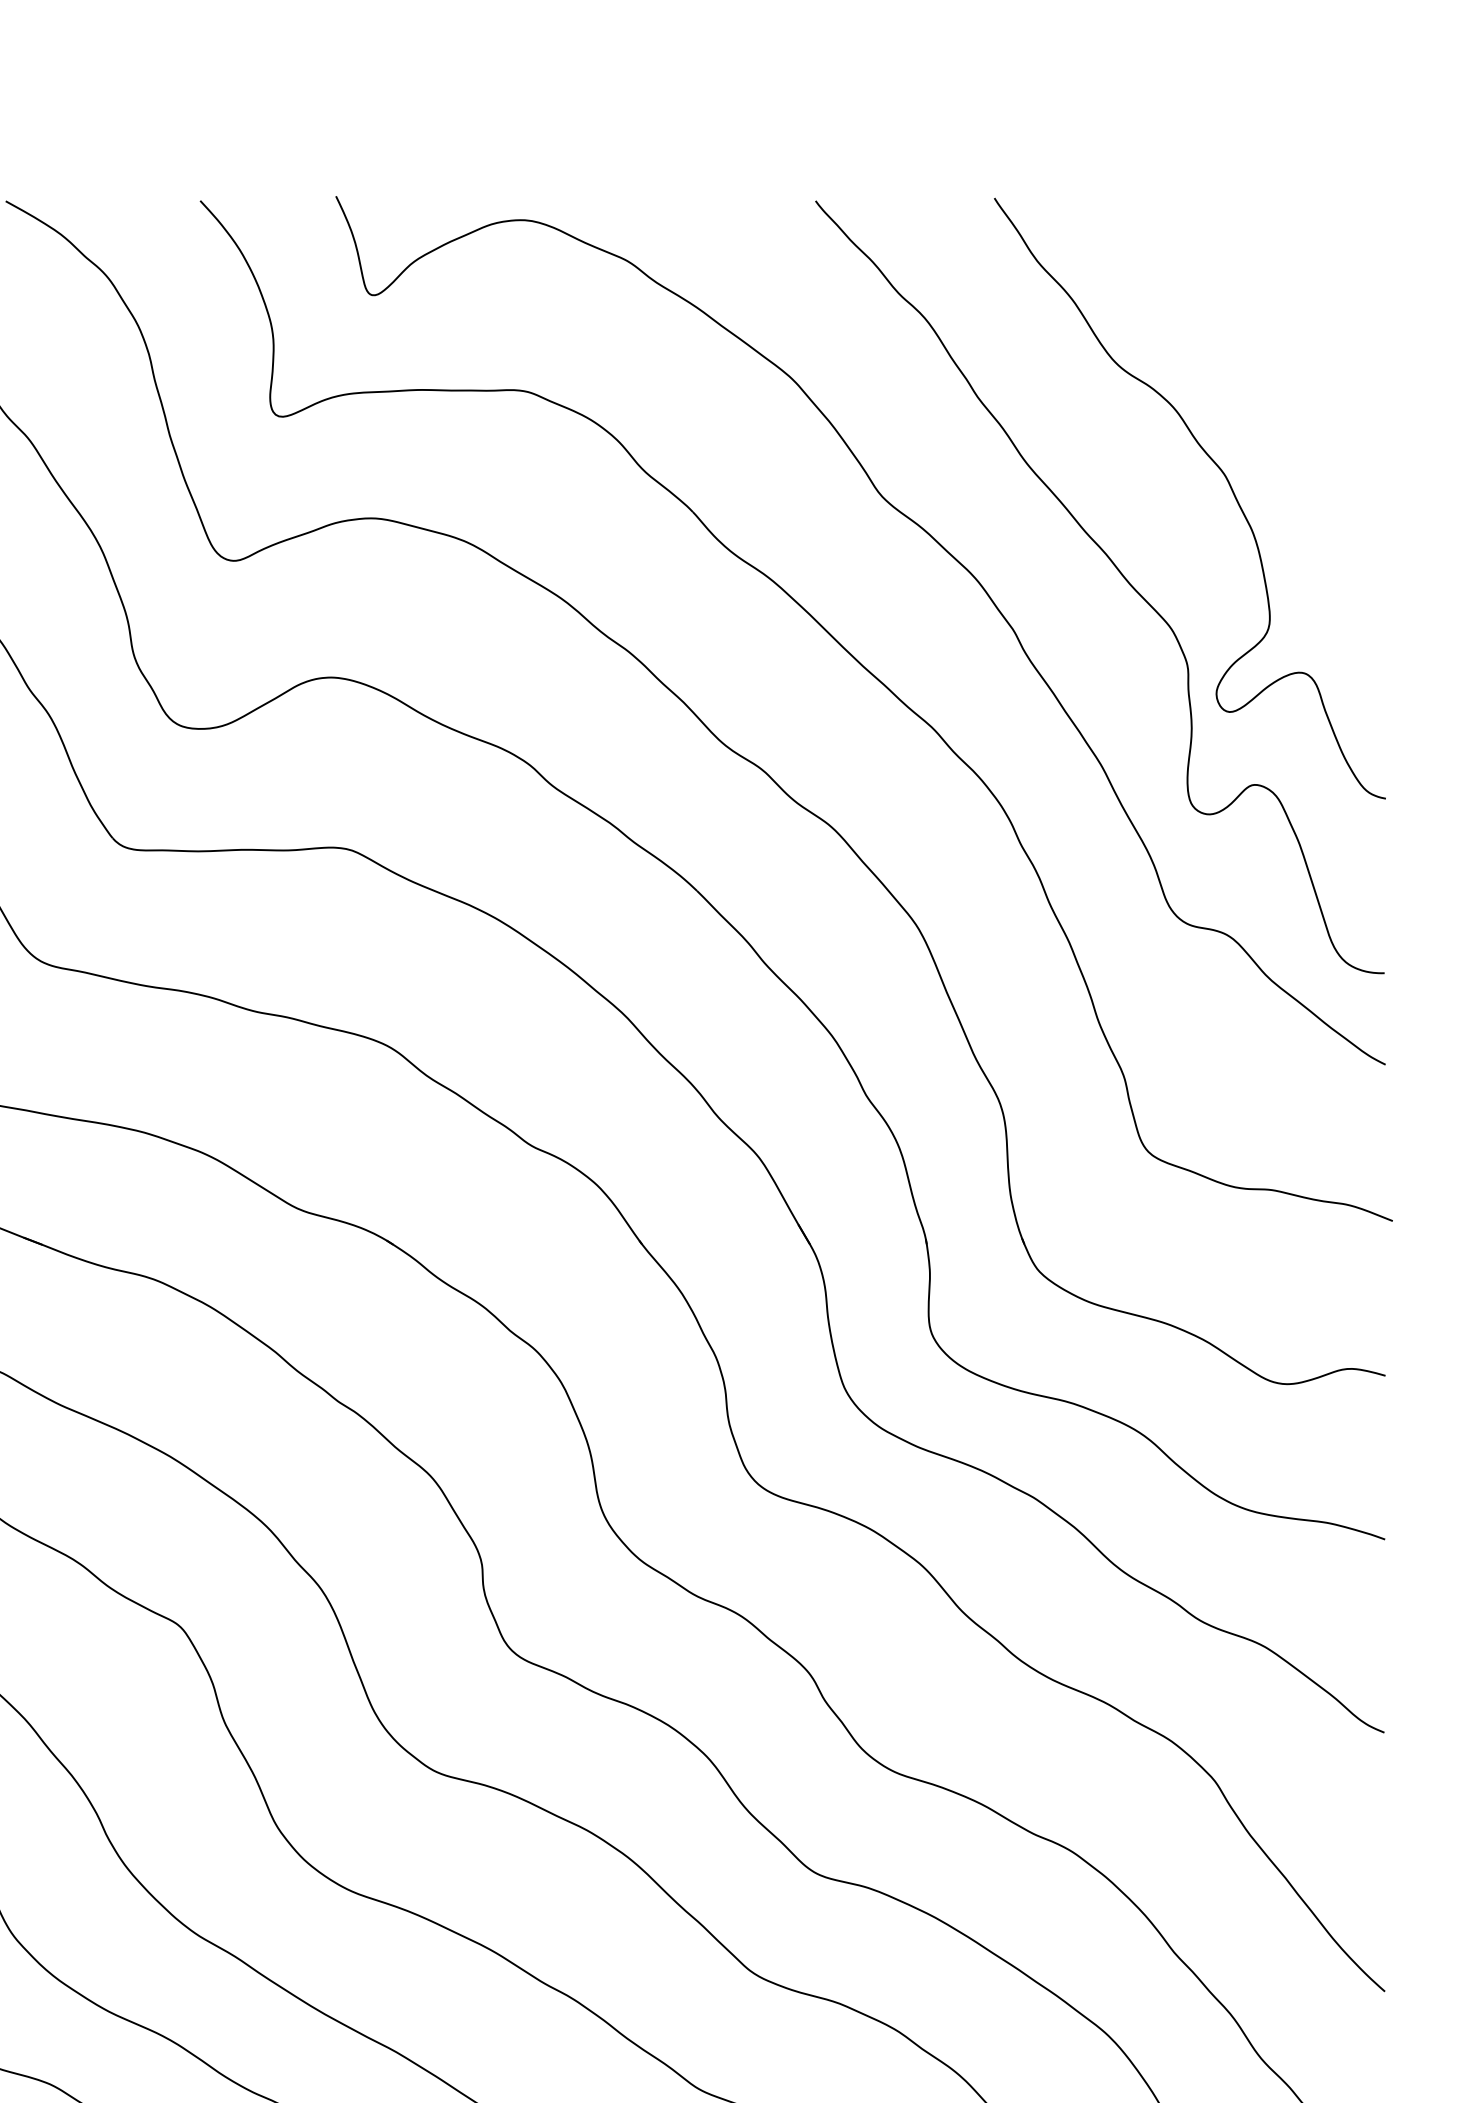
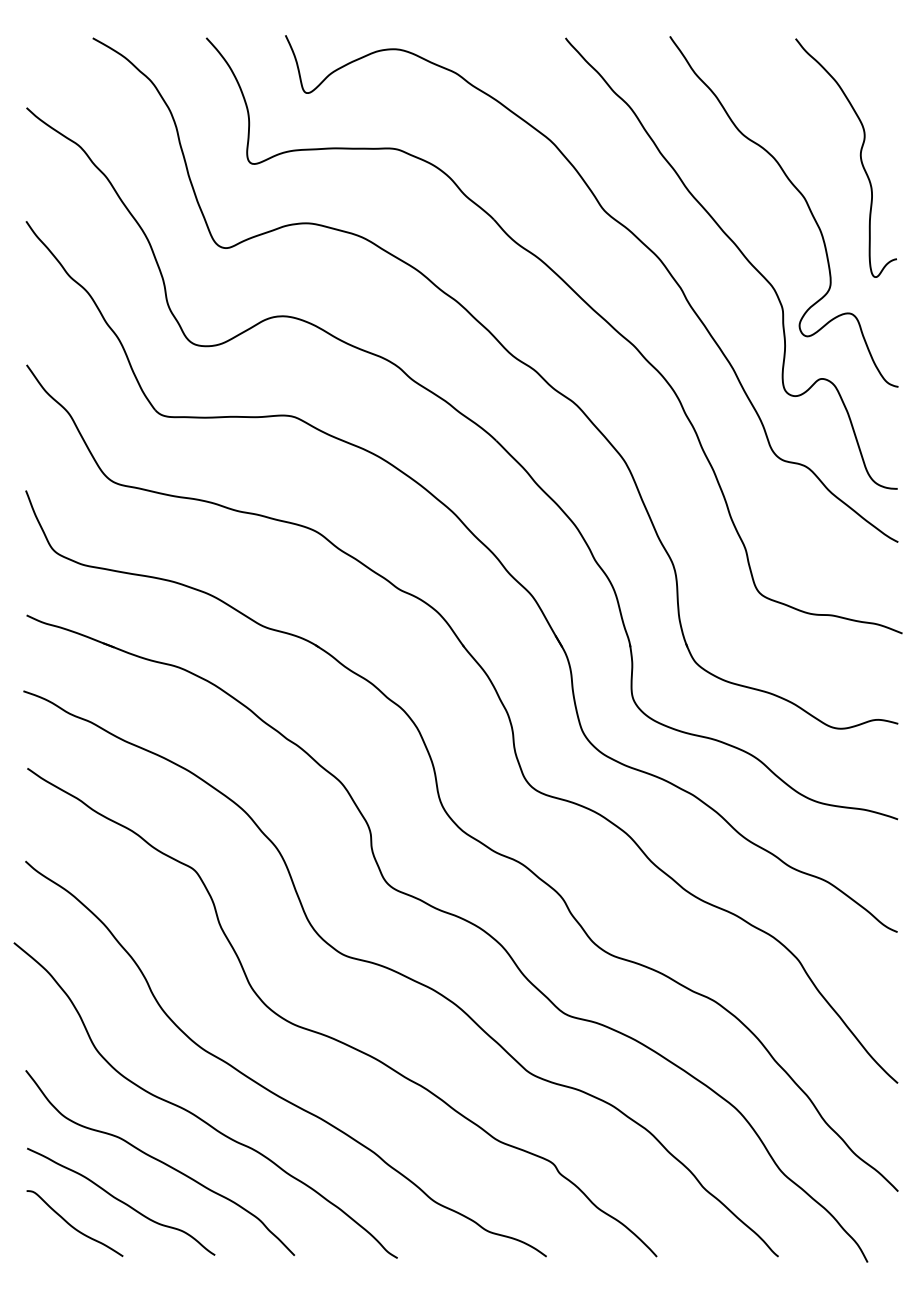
curve: (1319, 402) -> (859, 155), added

